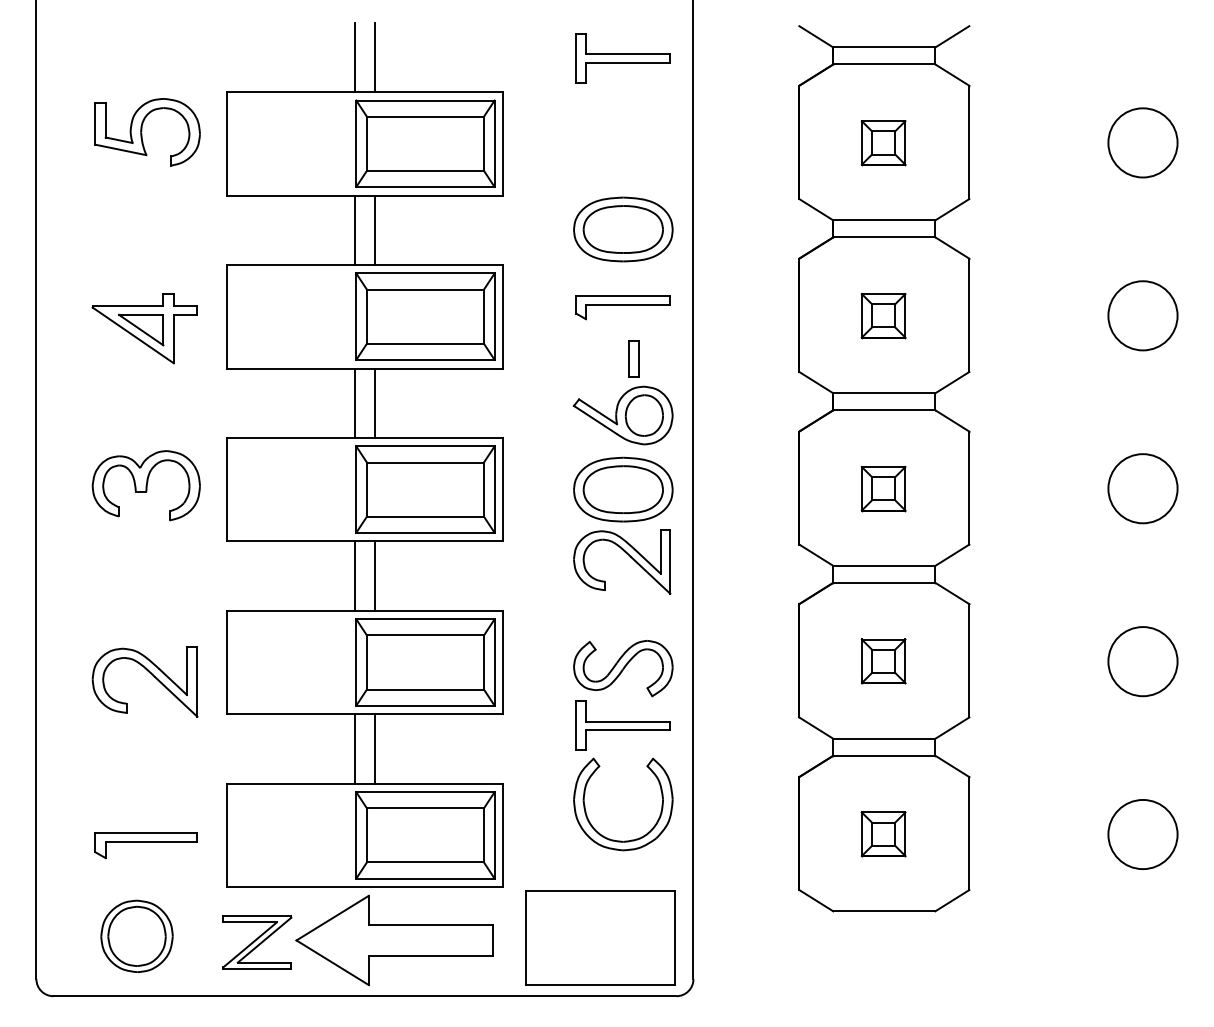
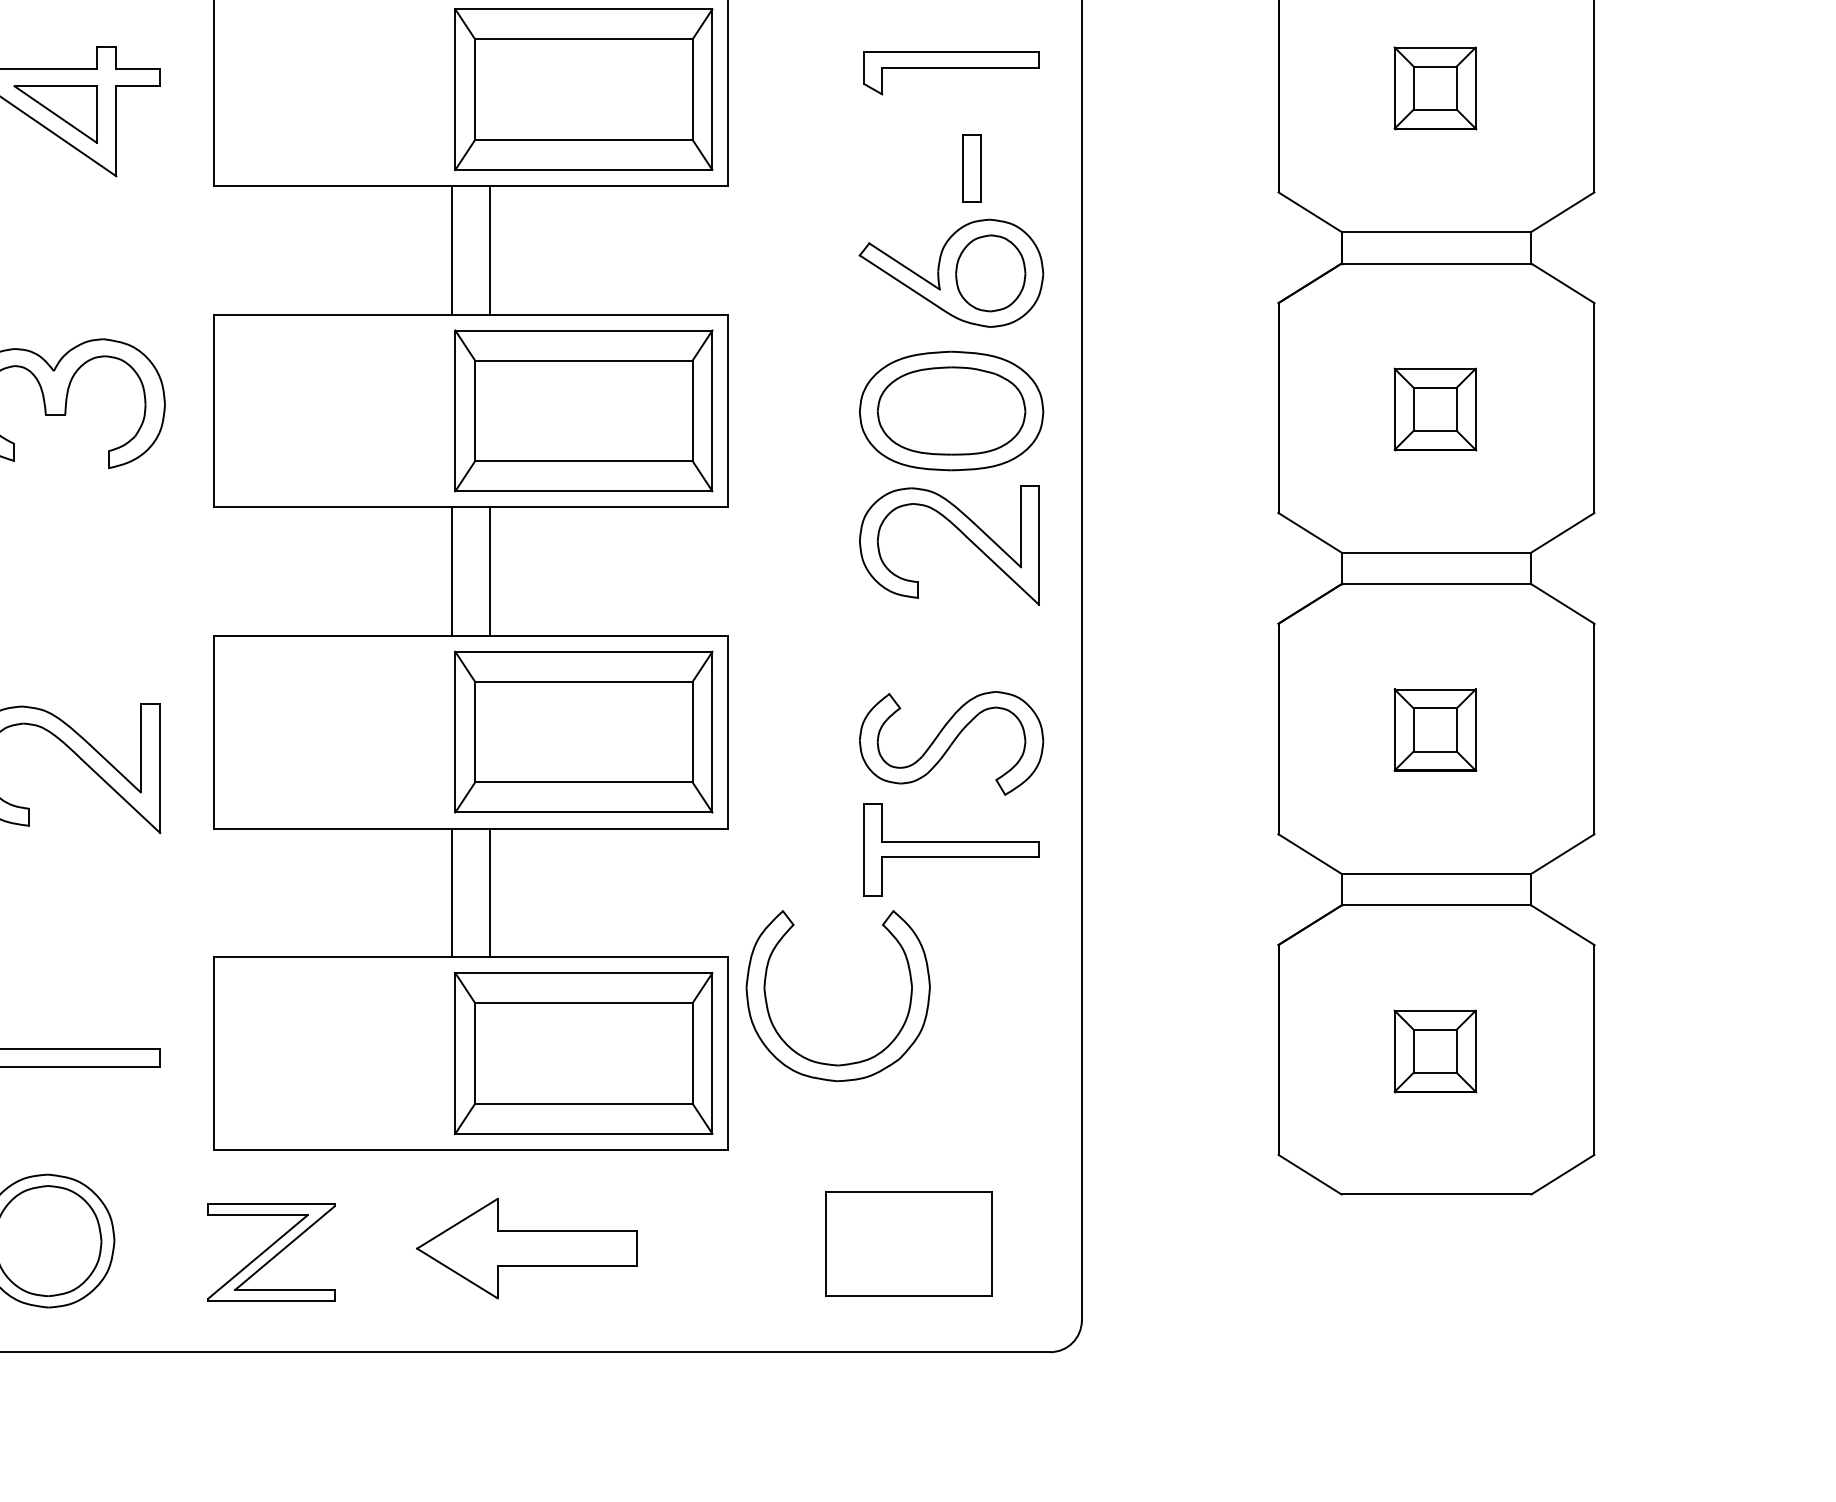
part: (631, 839) -> (853, 1061), moved
part: (600, 937) -> (909, 1243), size x0.6
part: (394, 940) -> (526, 1248), size x0.6

